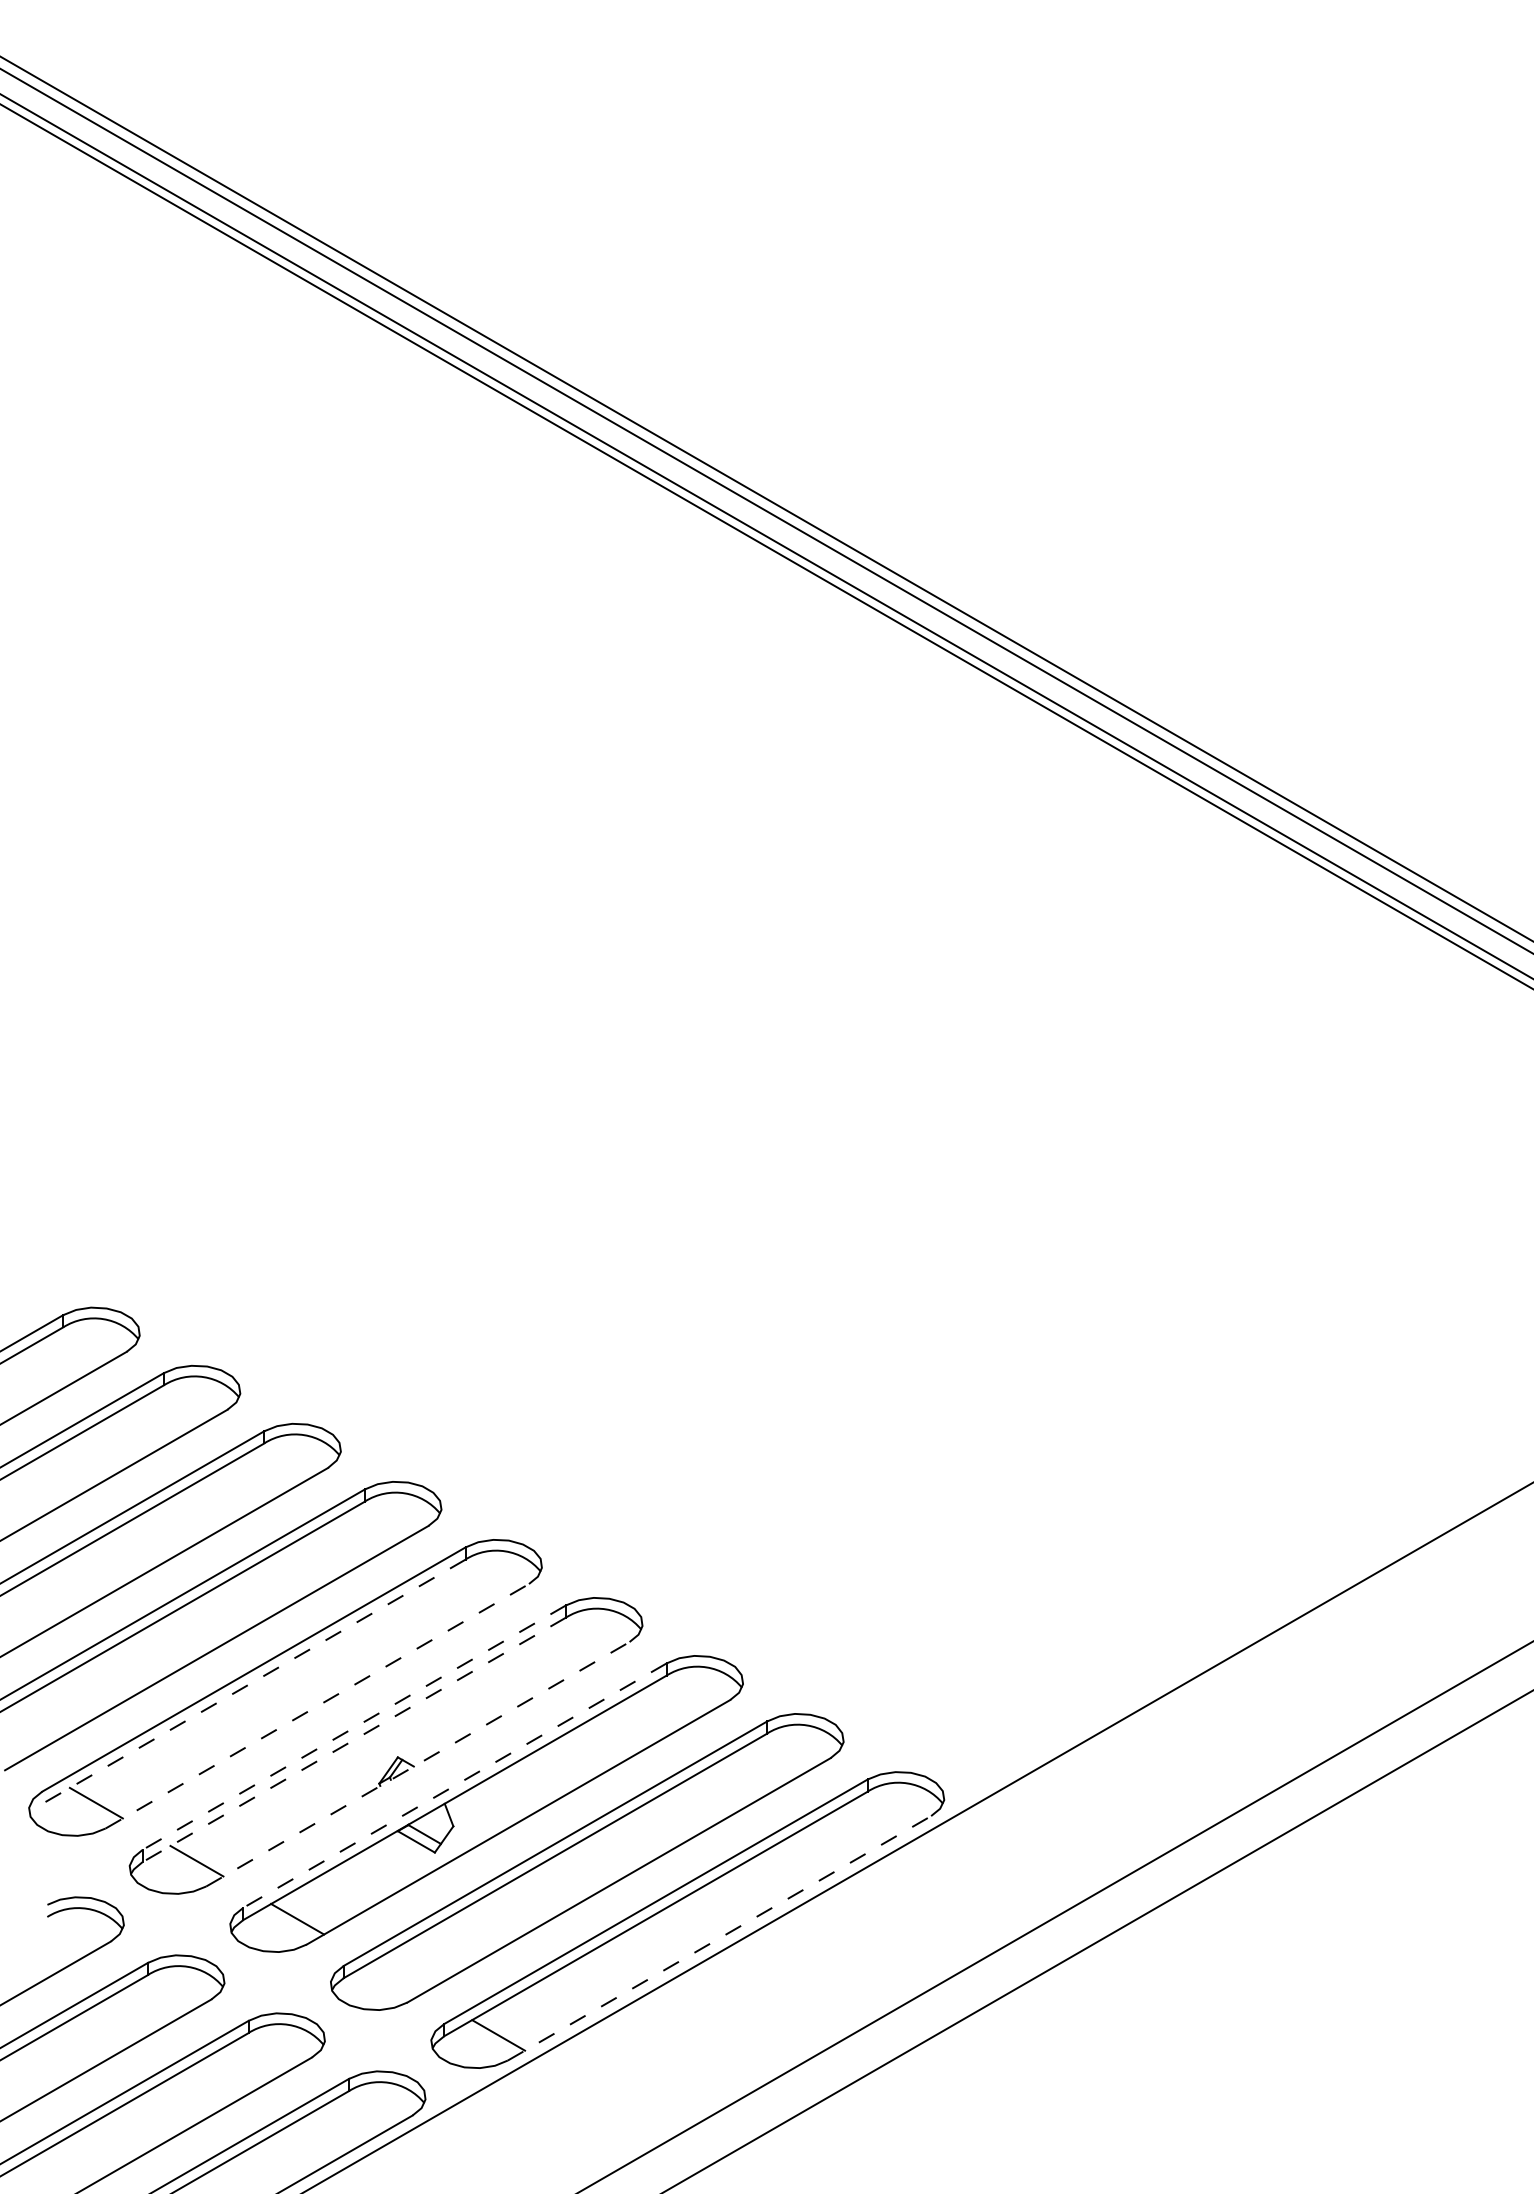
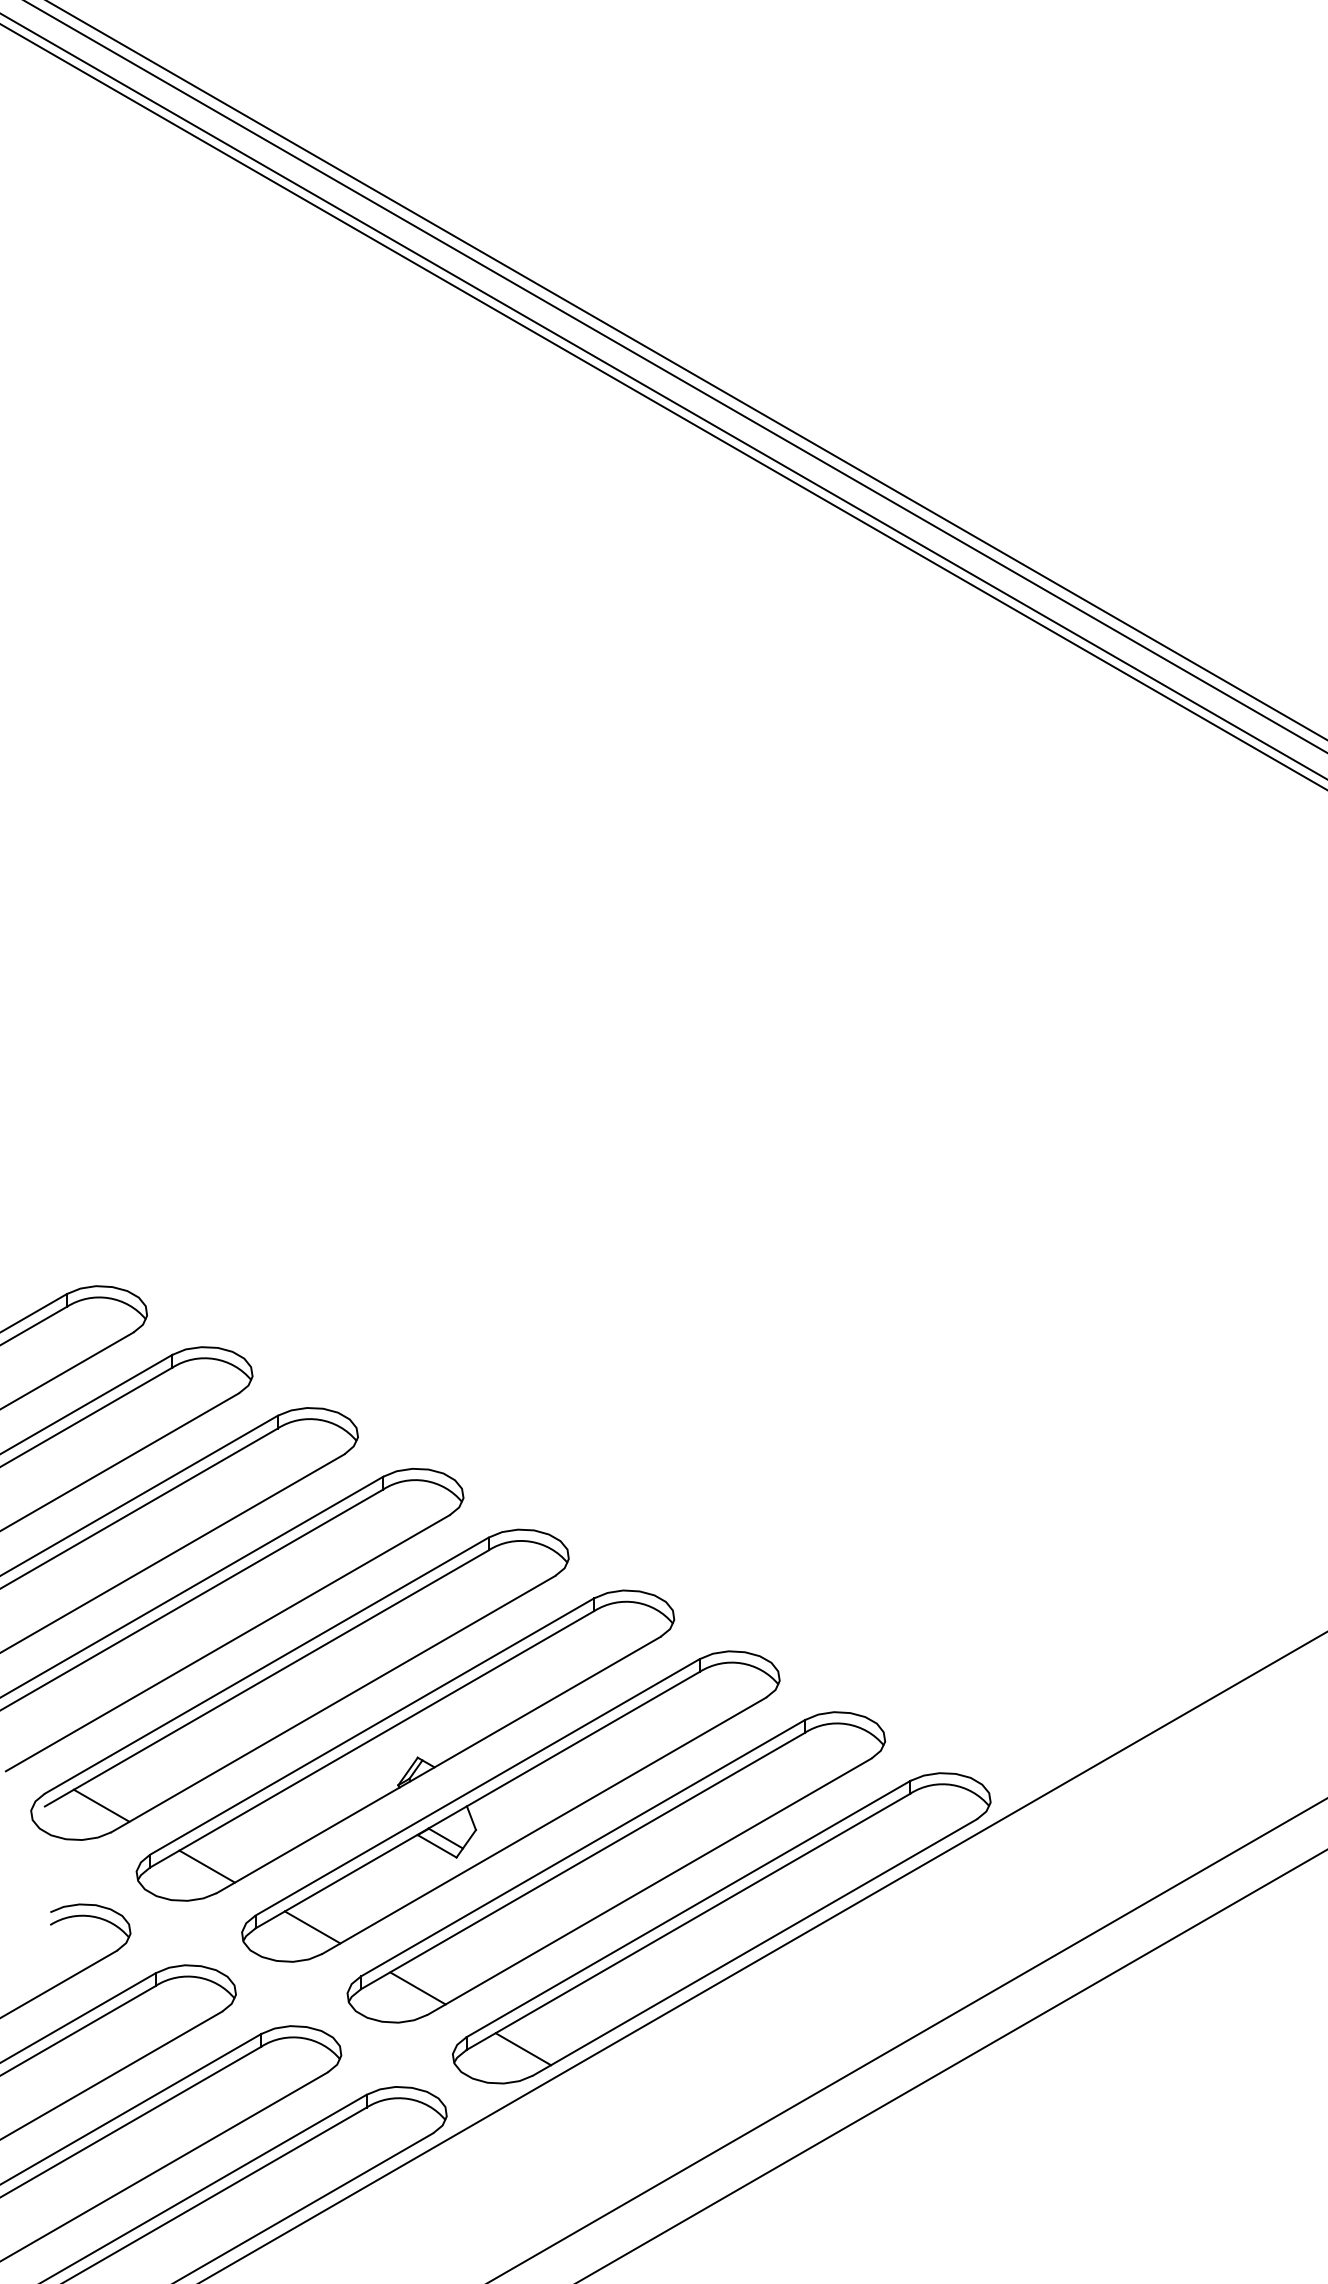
line: (253, 1682) -> (266, 1679), dashed -> solid
line: (317, 1706) -> (333, 1704), dashed -> solid
line: (353, 1727) -> (371, 1726), dashed -> solid
line: (353, 1740) -> (371, 1740), dashed -> solid
line: (418, 1764) -> (439, 1765), dashed -> solid
line: (454, 1785) -> (477, 1787), dashed -> solid
line: (719, 1938) -> (755, 1947), dashed -> solid
line: (397, 1977) -> (417, 1988), added

